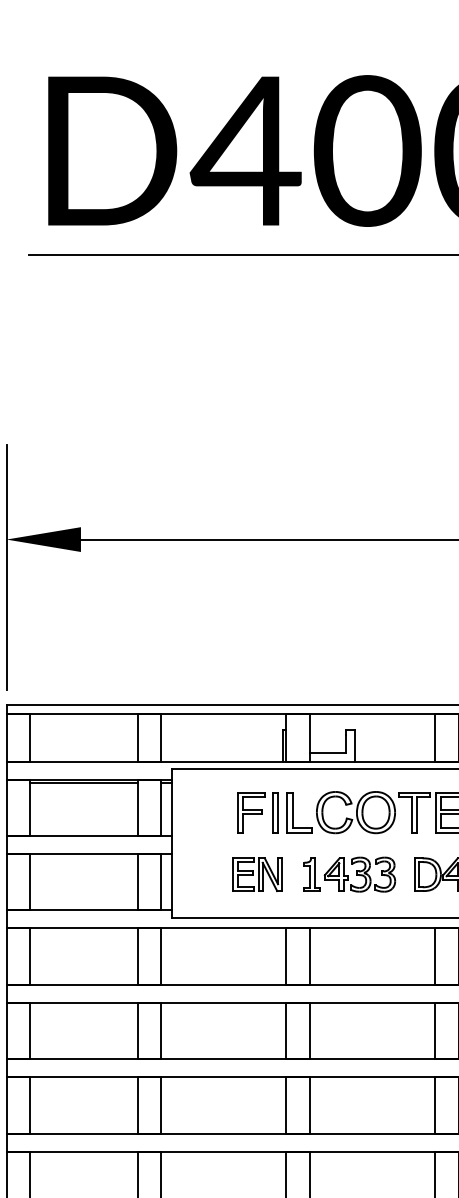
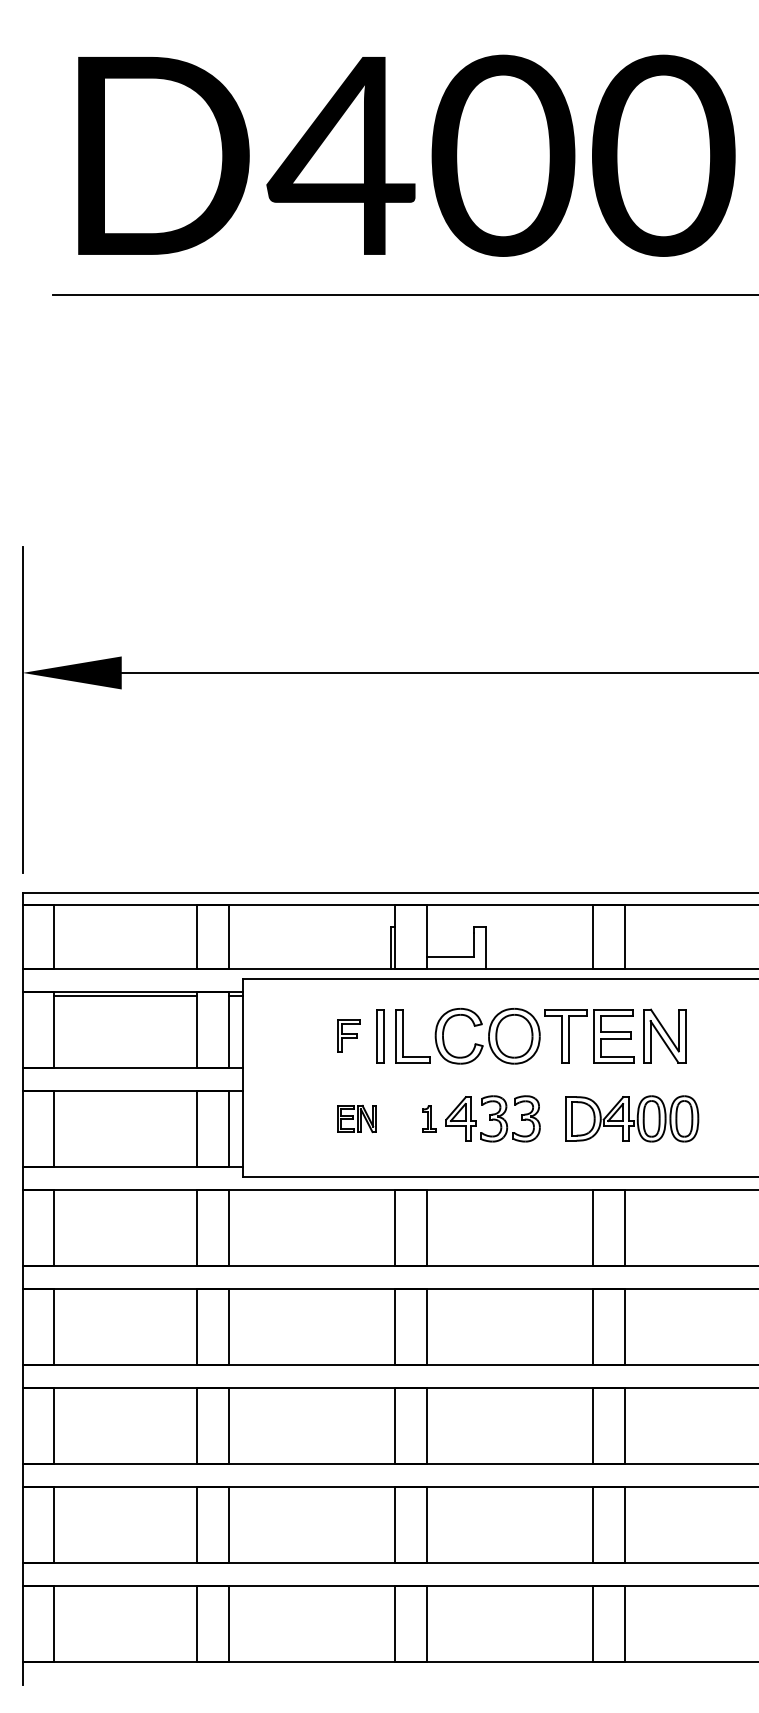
part: (251, 812) -> (348, 1036), size x0.6
part: (257, 874) -> (356, 1118), size x0.6
part: (312, 874) -> (429, 1118), size x0.6

